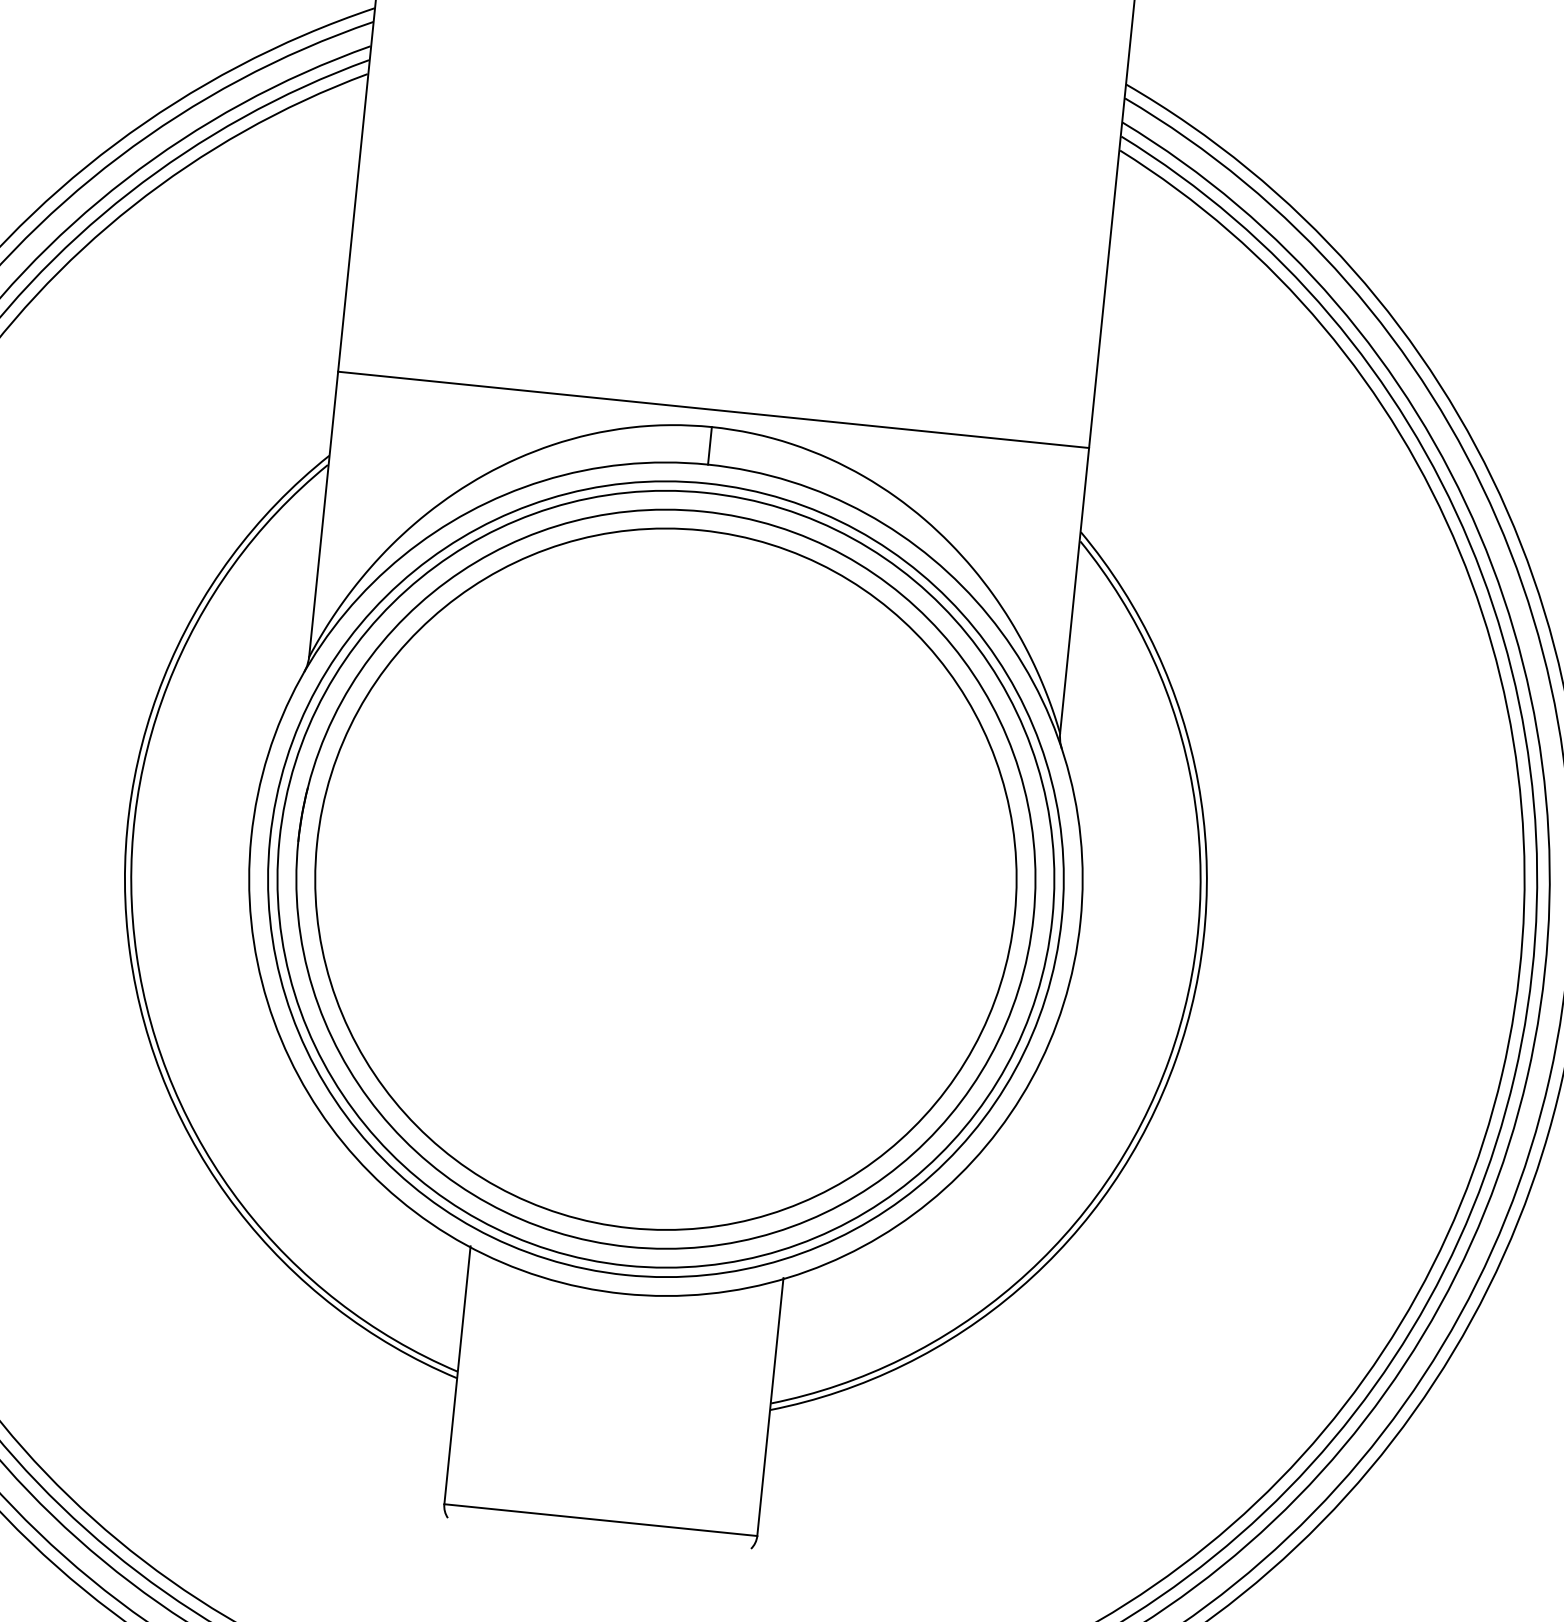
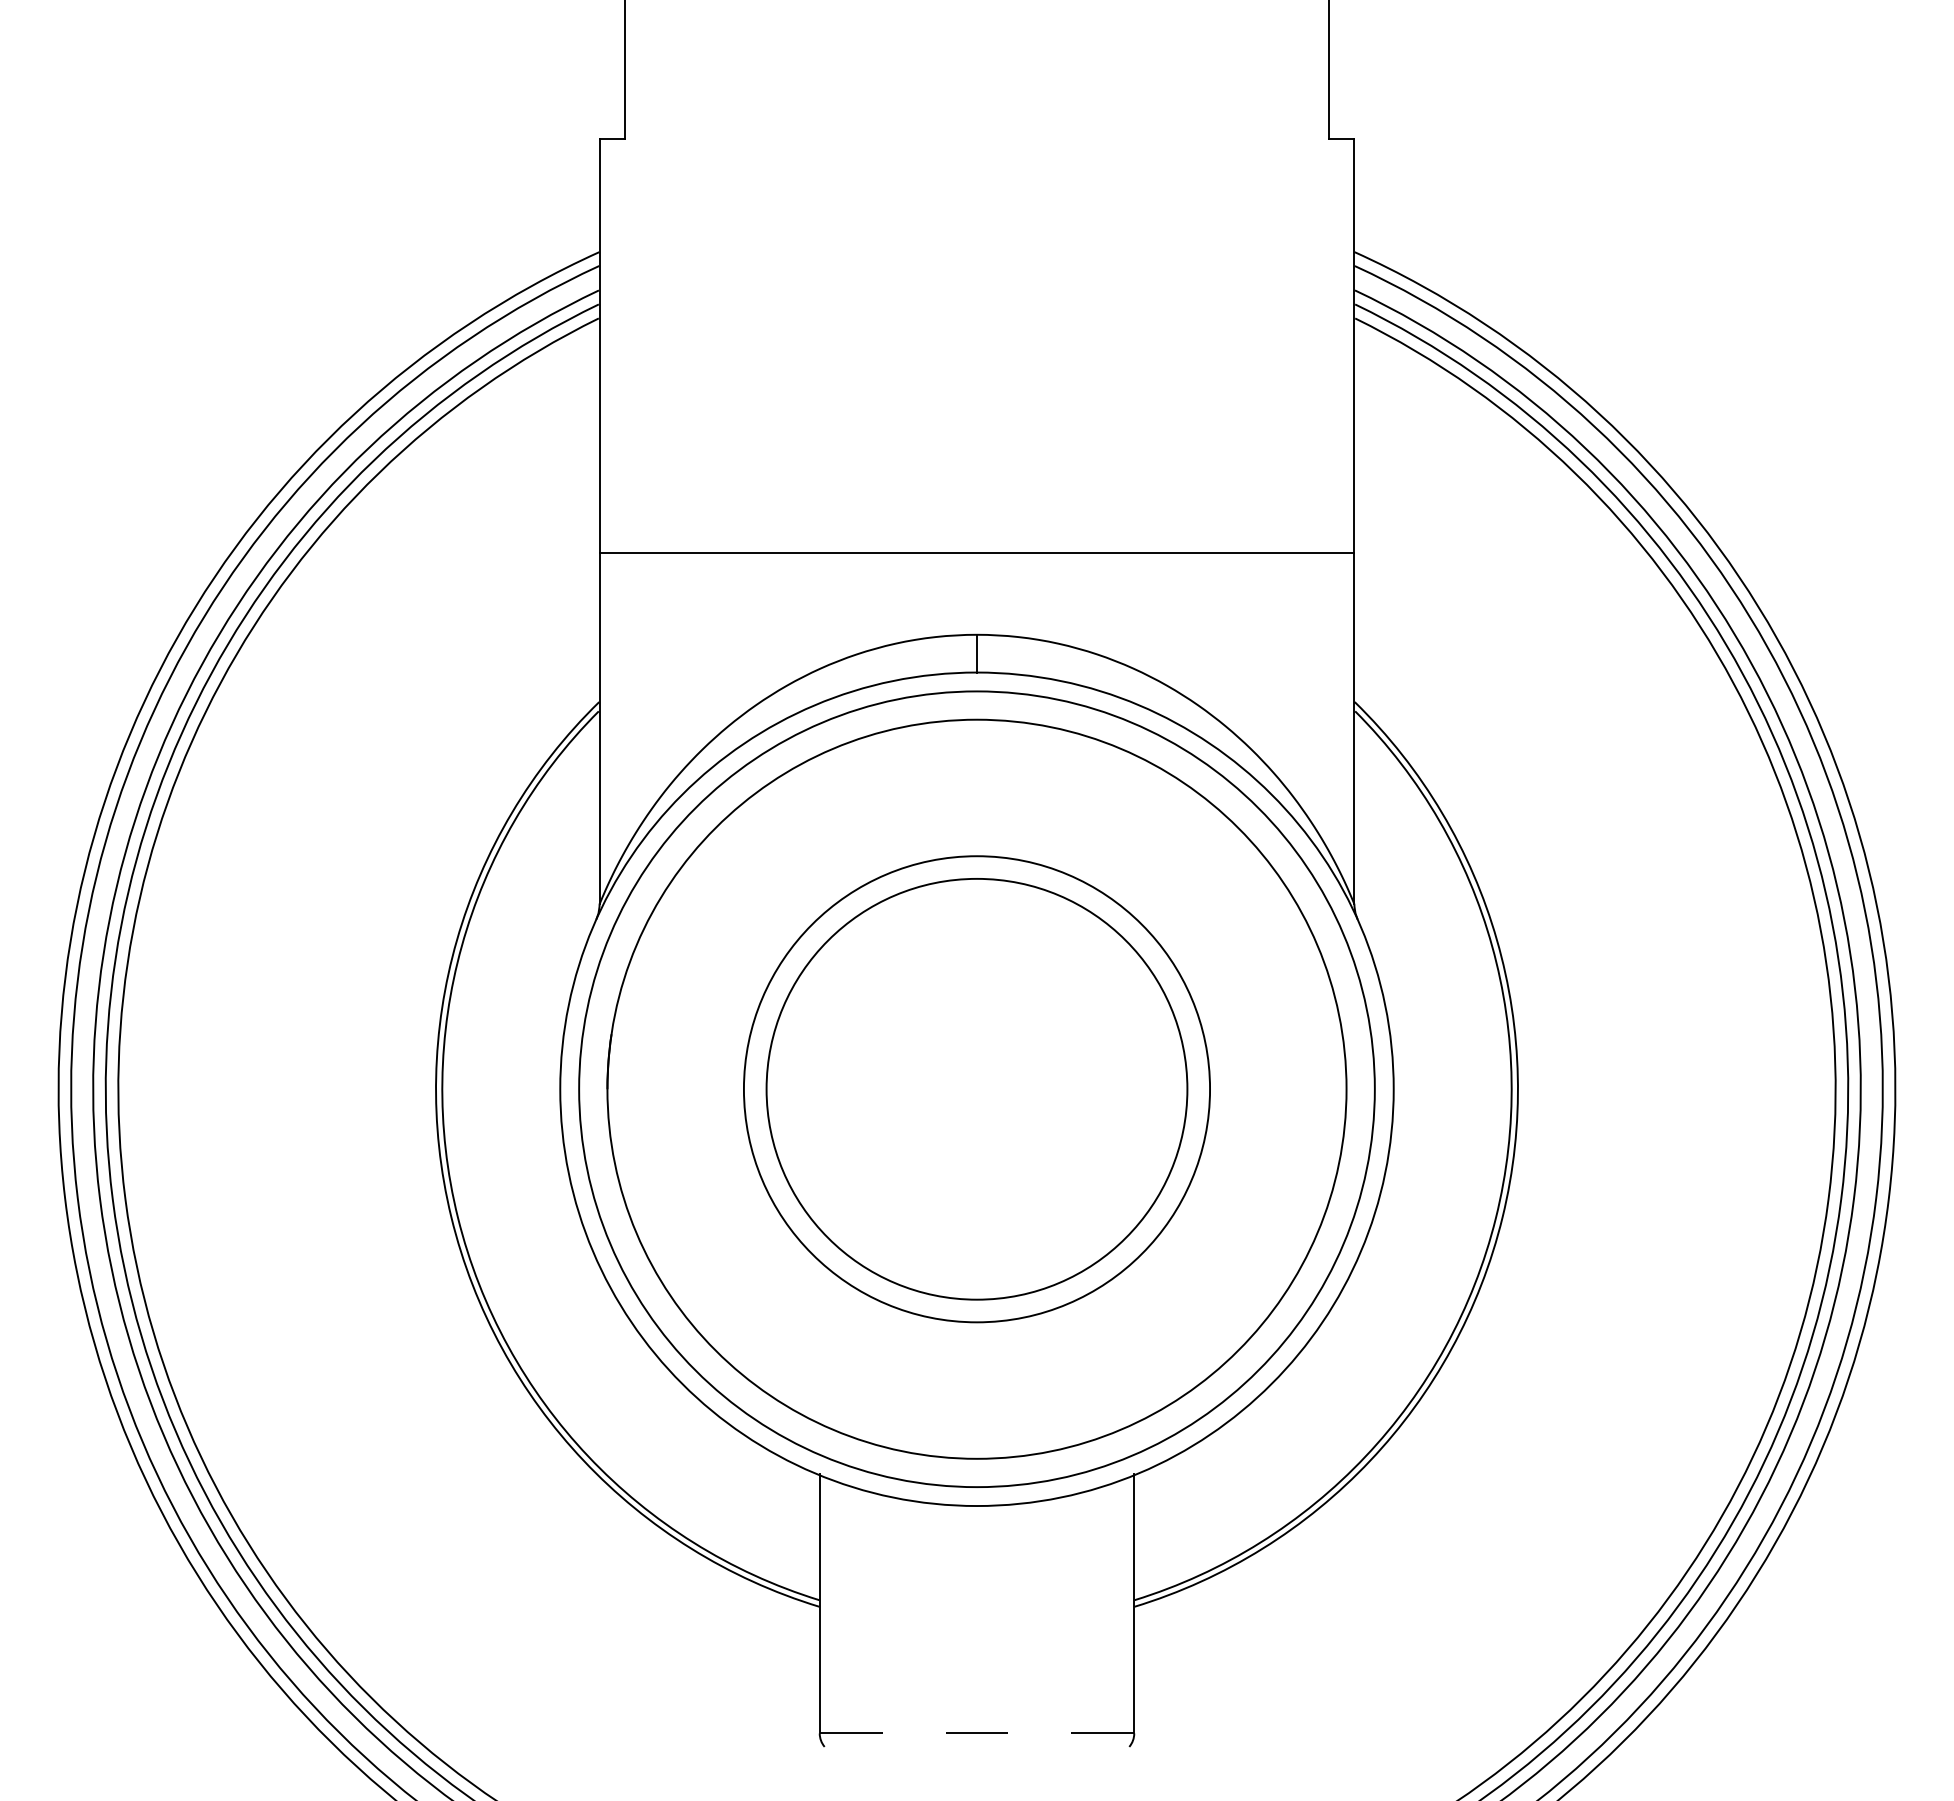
line: (713, 409) -> (976, 552), moved
circle: (665, 878) -> (976, 1088), size x0.6
circle: (665, 878) -> (976, 1088), size x0.6
line: (601, 1520) -> (977, 1733), solid -> dashed

